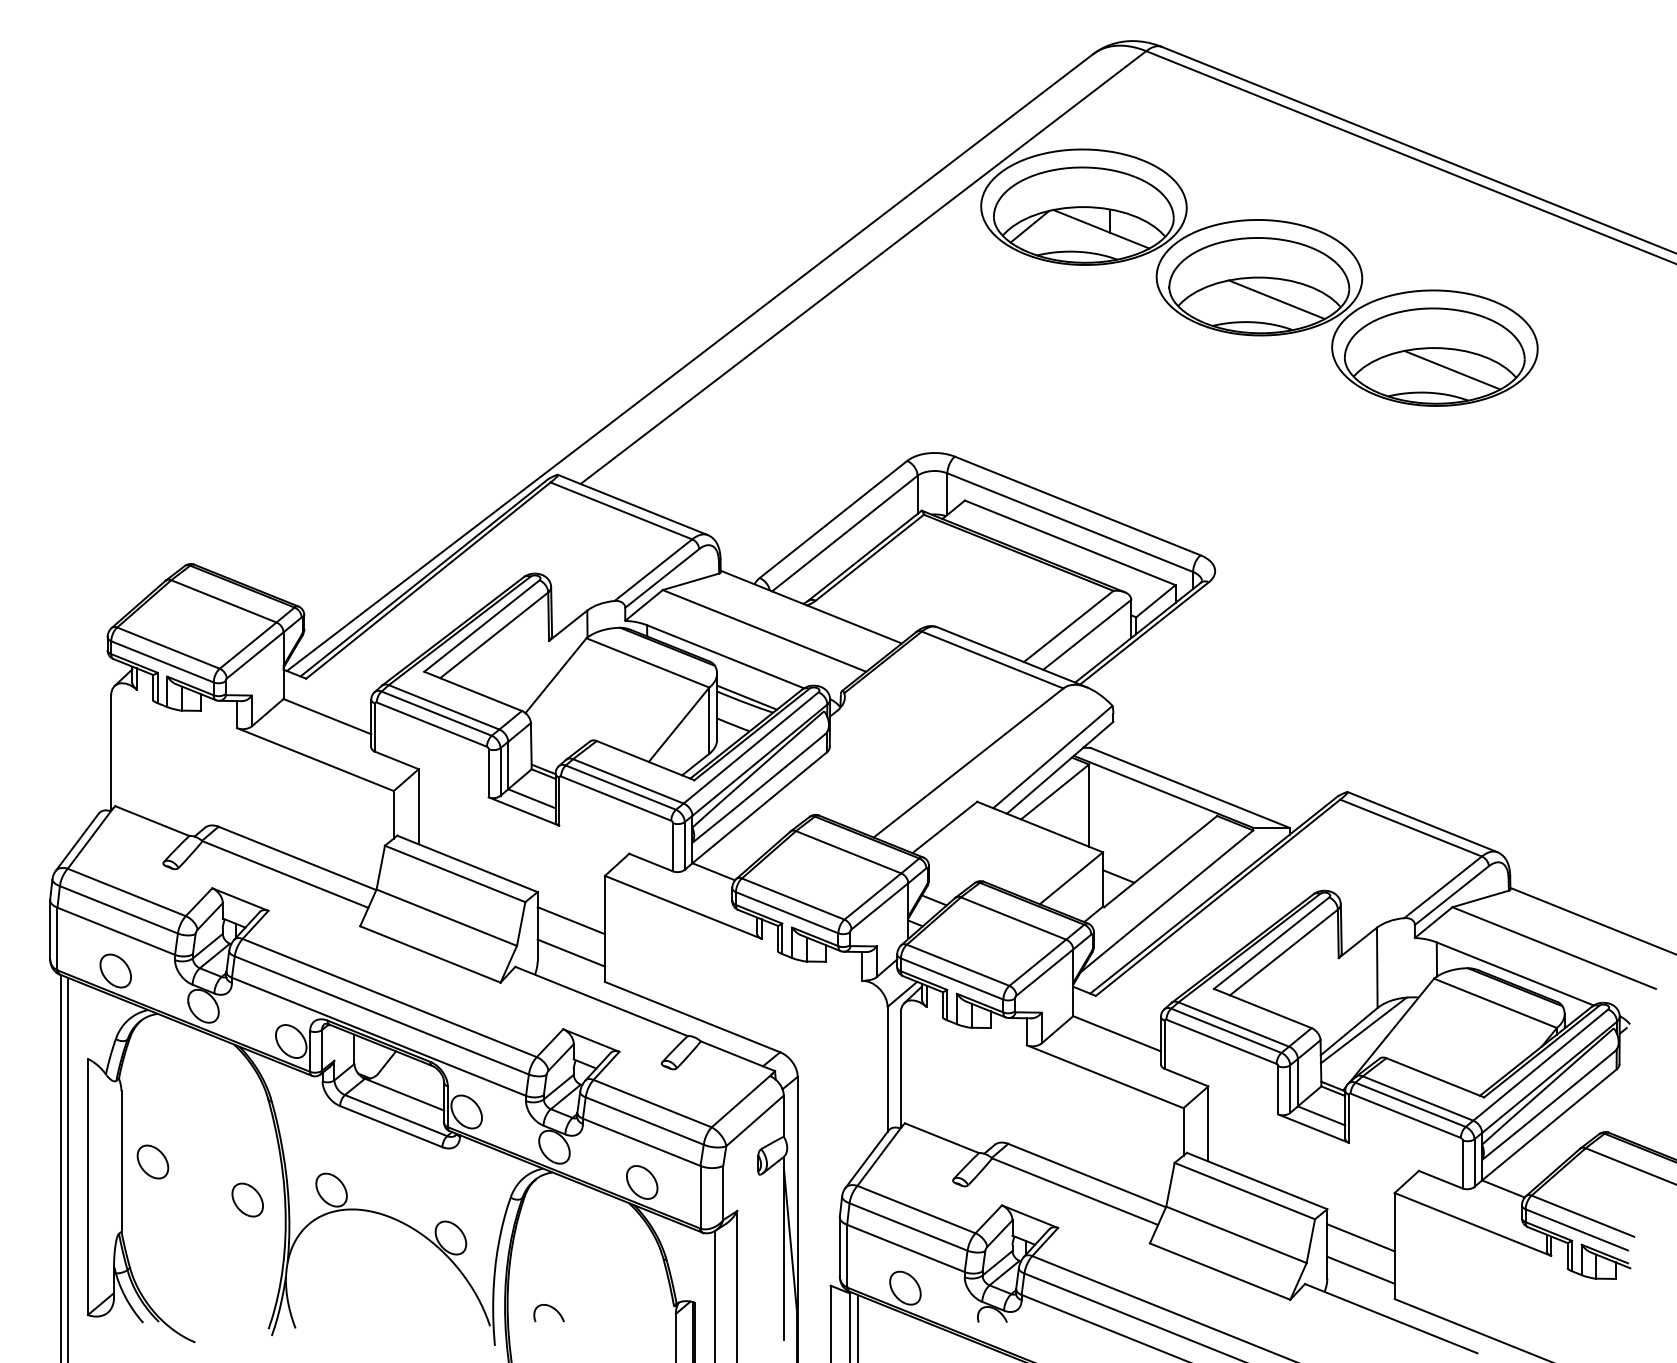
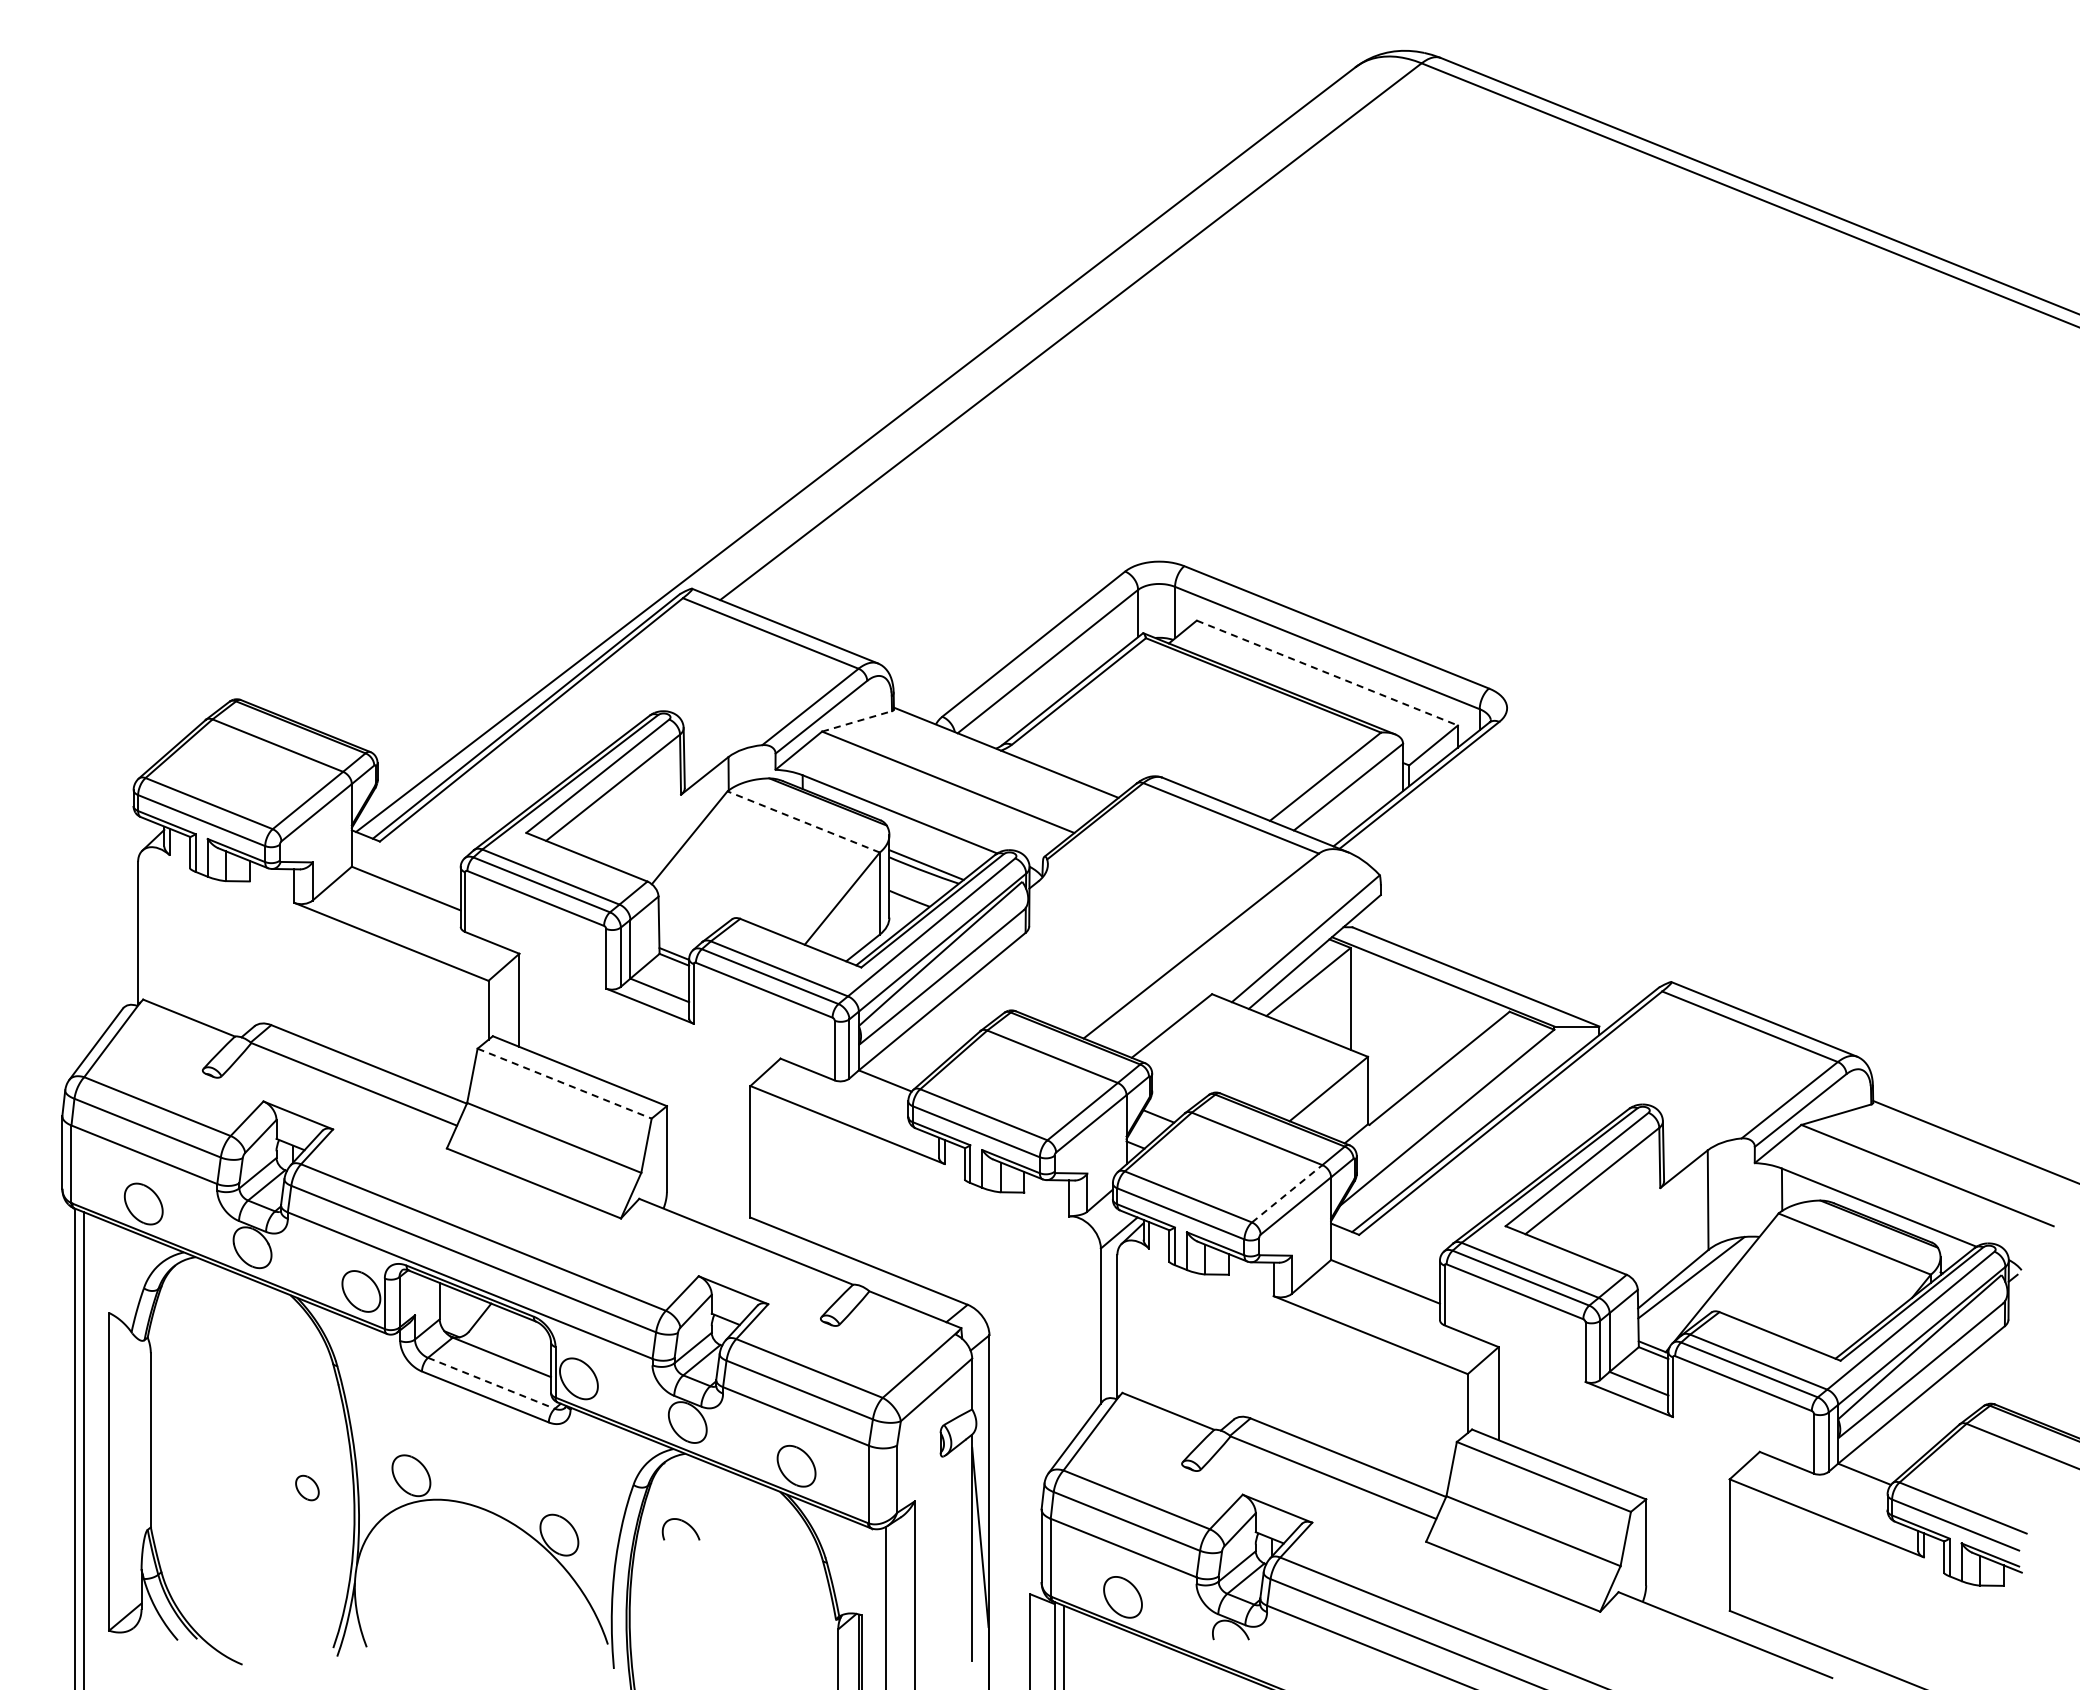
part: (1259, 277) -> (1561, 344), removed
line: (1070, 543) -> (1327, 673), solid -> dashed
line: (691, 581) -> (857, 721), solid -> dashed
line: (647, 662) -> (803, 821), solid -> dashed
line: (455, 873) -> (564, 1083), solid -> dashed
line: (1117, 876) -> (1386, 1086), removed
line: (571, 920) -> (708, 1141), removed
line: (571, 952) -> (708, 1181), removed
line: (1038, 962) -> (1287, 1193), solid -> dashed
line: (396, 1115) -> (491, 1383), solid -> dashed
part: (152, 1161) -> (189, 1440), removed
part: (247, 1199) -> (307, 1487), size x0.6
line: (1360, 1237) -> (1687, 1534), removed
line: (1360, 1269) -> (1687, 1574), removed
part: (551, 1307) -> (683, 1522), moved

